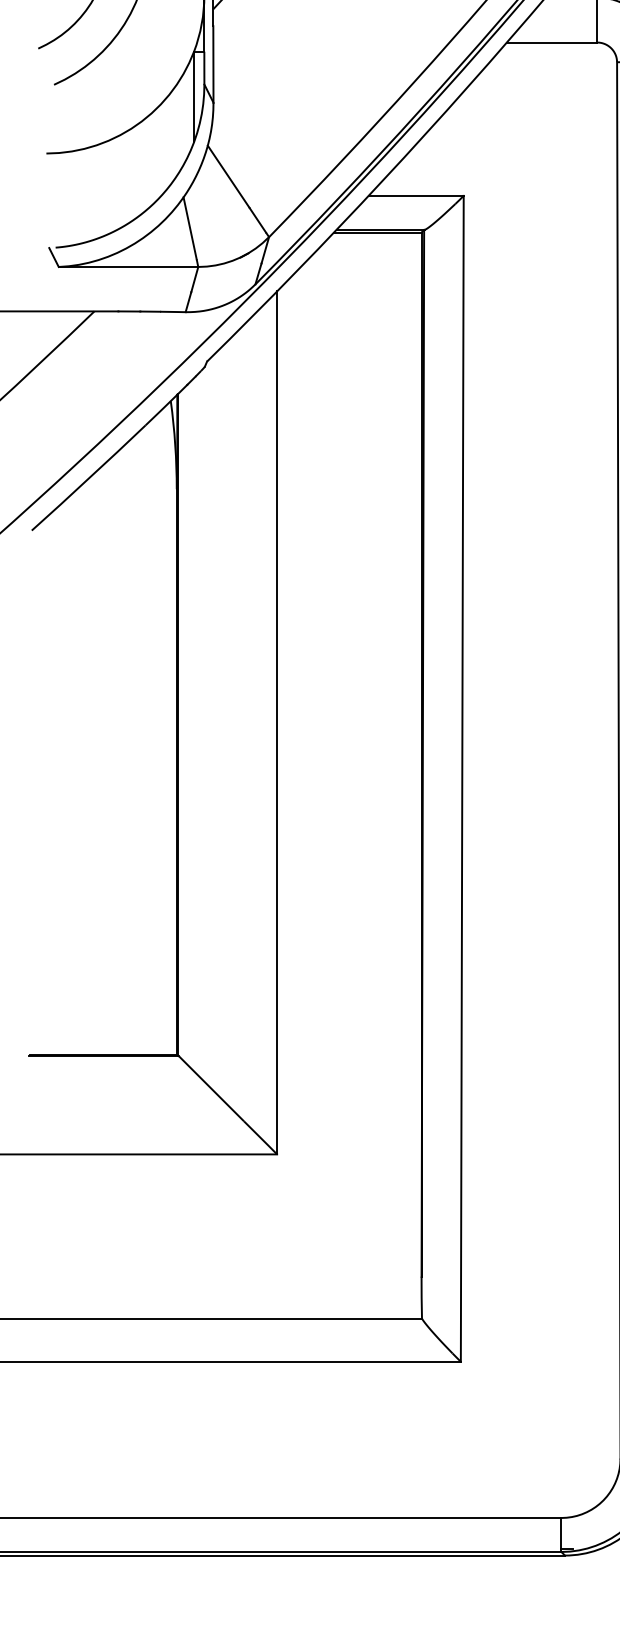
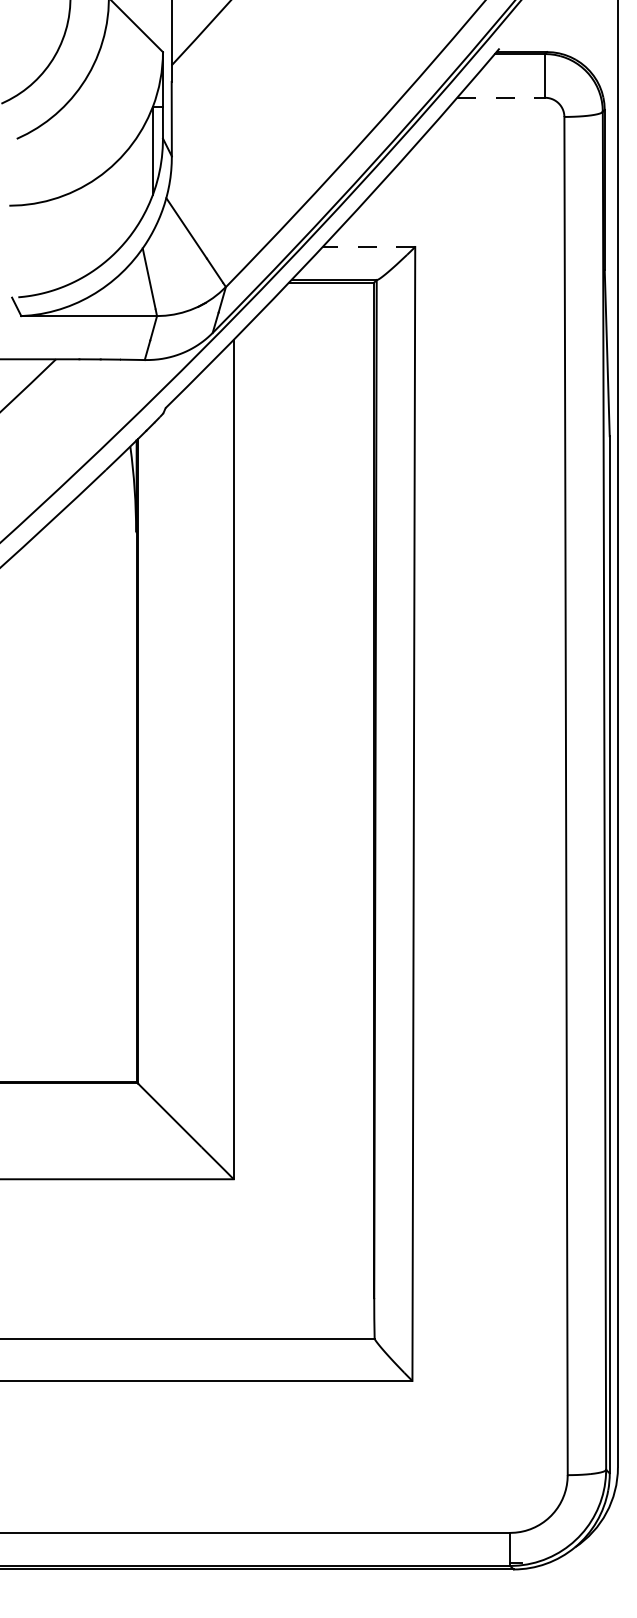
line: (552, 42) -> (501, 97), solid -> dashed
line: (415, 195) -> (368, 246), solid -> dashed

